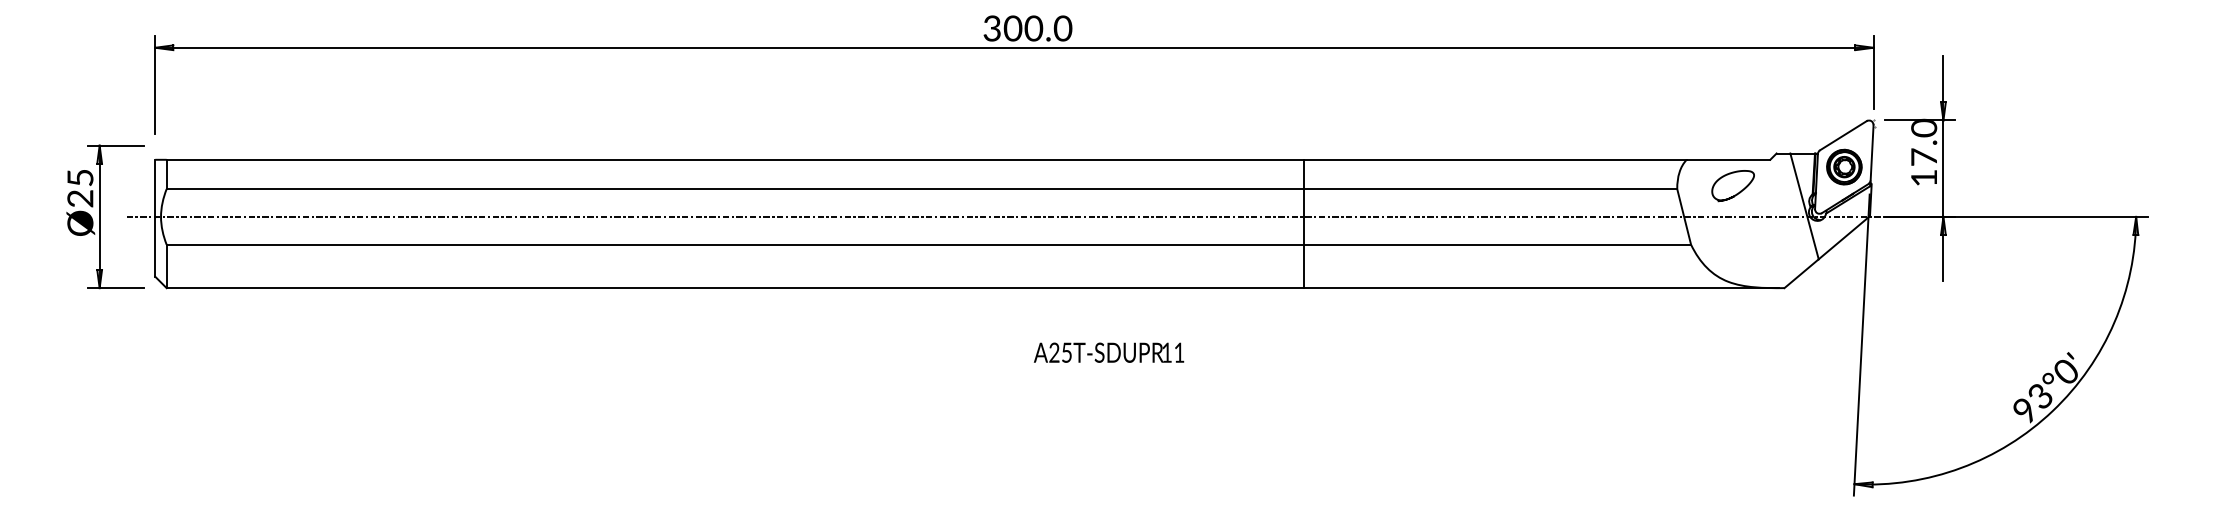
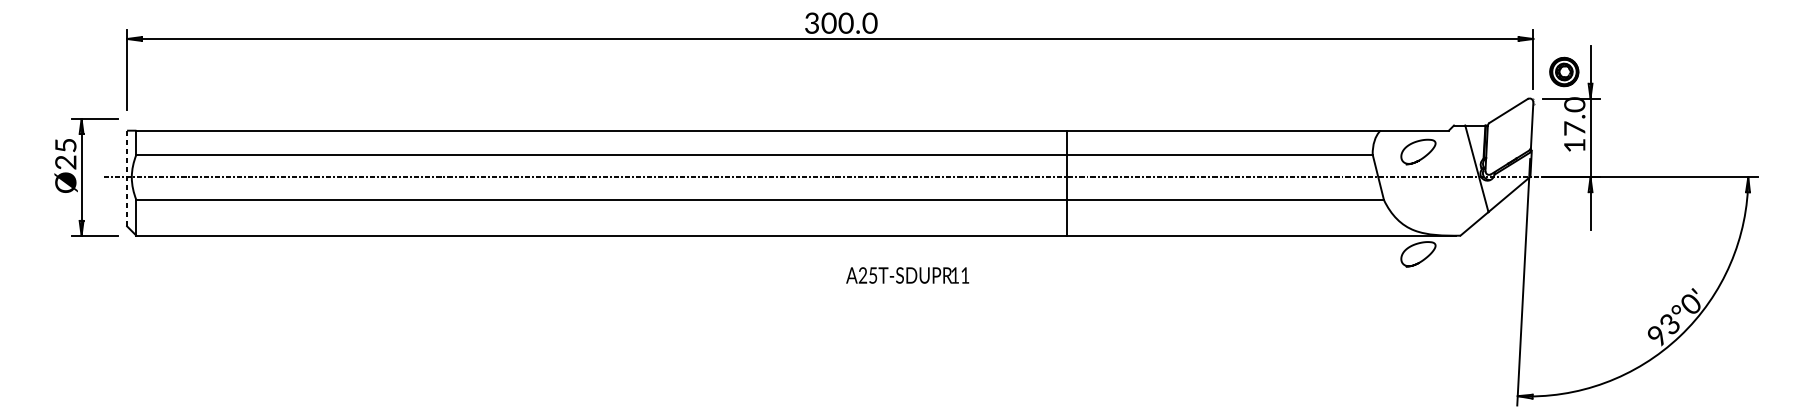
part: (1844, 166) -> (1564, 71), moved
line: (155, 217) -> (127, 177), solid -> dashed
curve: (1736, 318) -> (1421, 260), added
text: (1109, 352) -> (908, 275), moved

